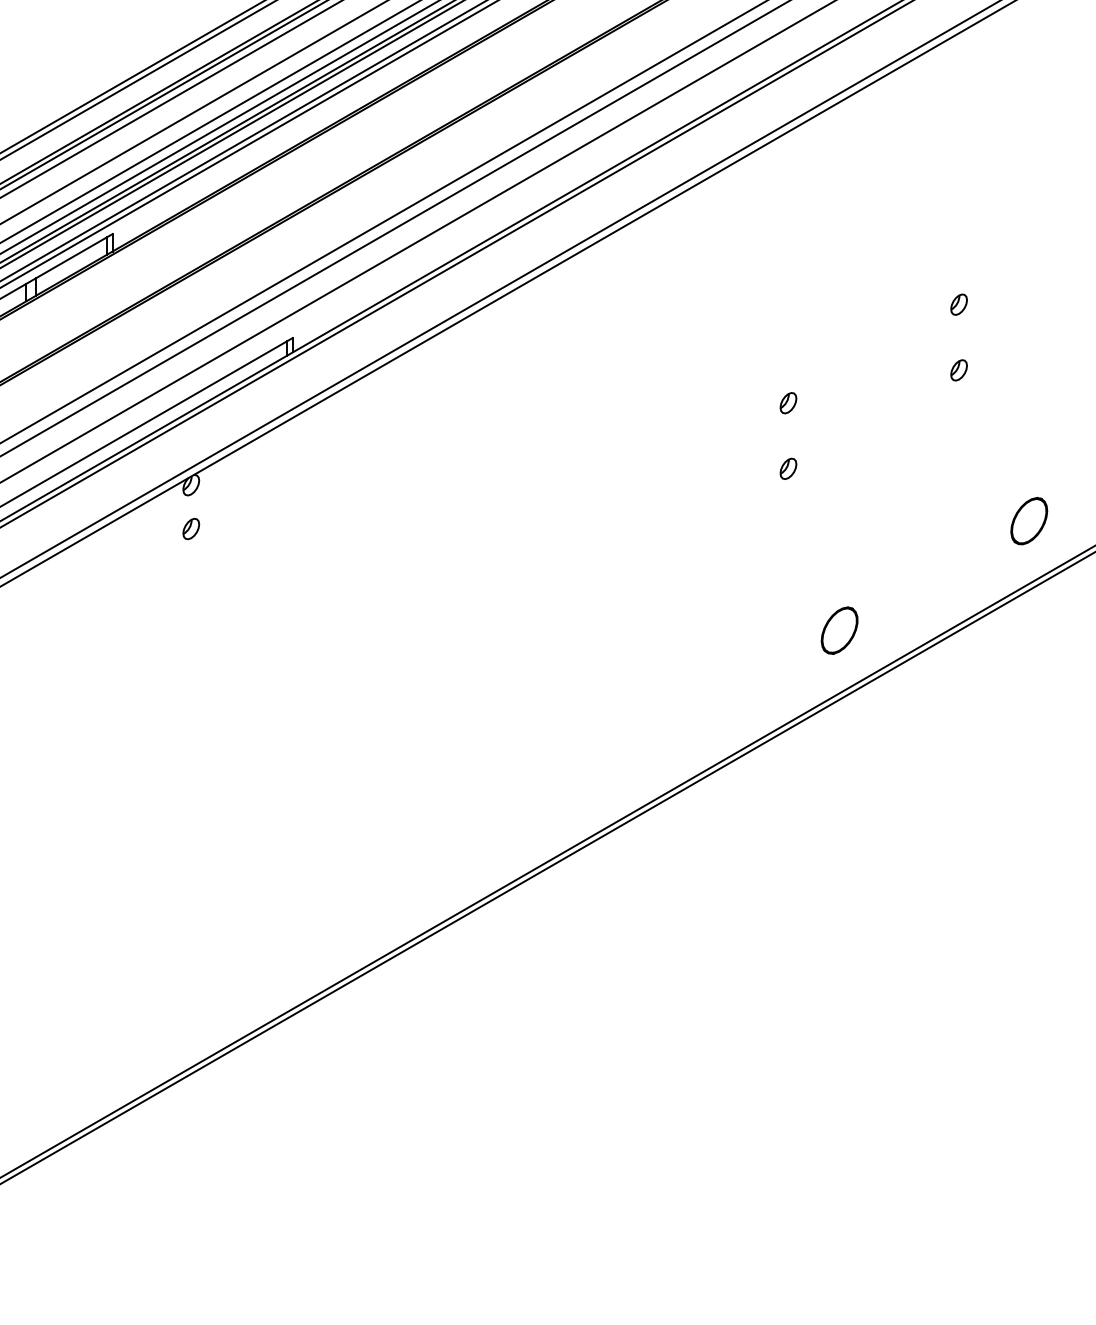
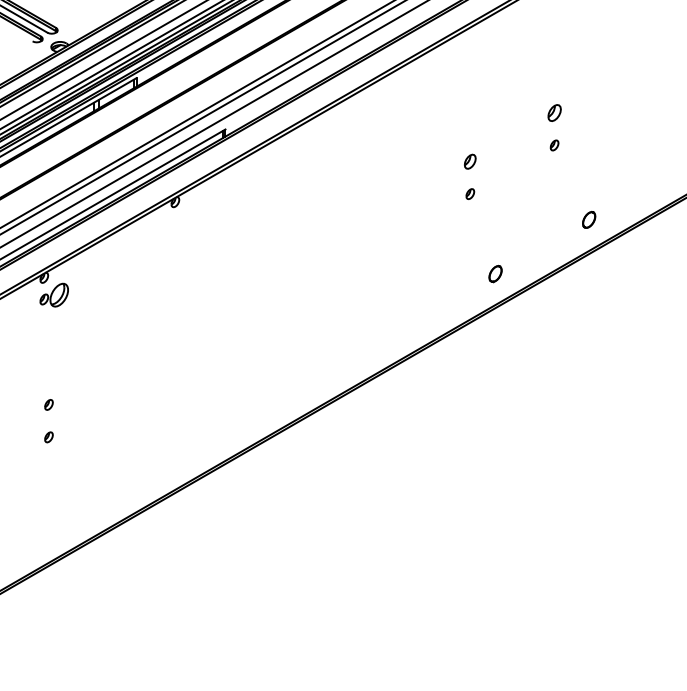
part: (958, 303) -> (554, 112), size x1.6
part: (788, 402) -> (470, 161), size x1.4
part: (1027, 520) -> (588, 219), size x0.7
part: (191, 528) -> (175, 223), removed
part: (839, 629) -> (495, 273), size x0.7

